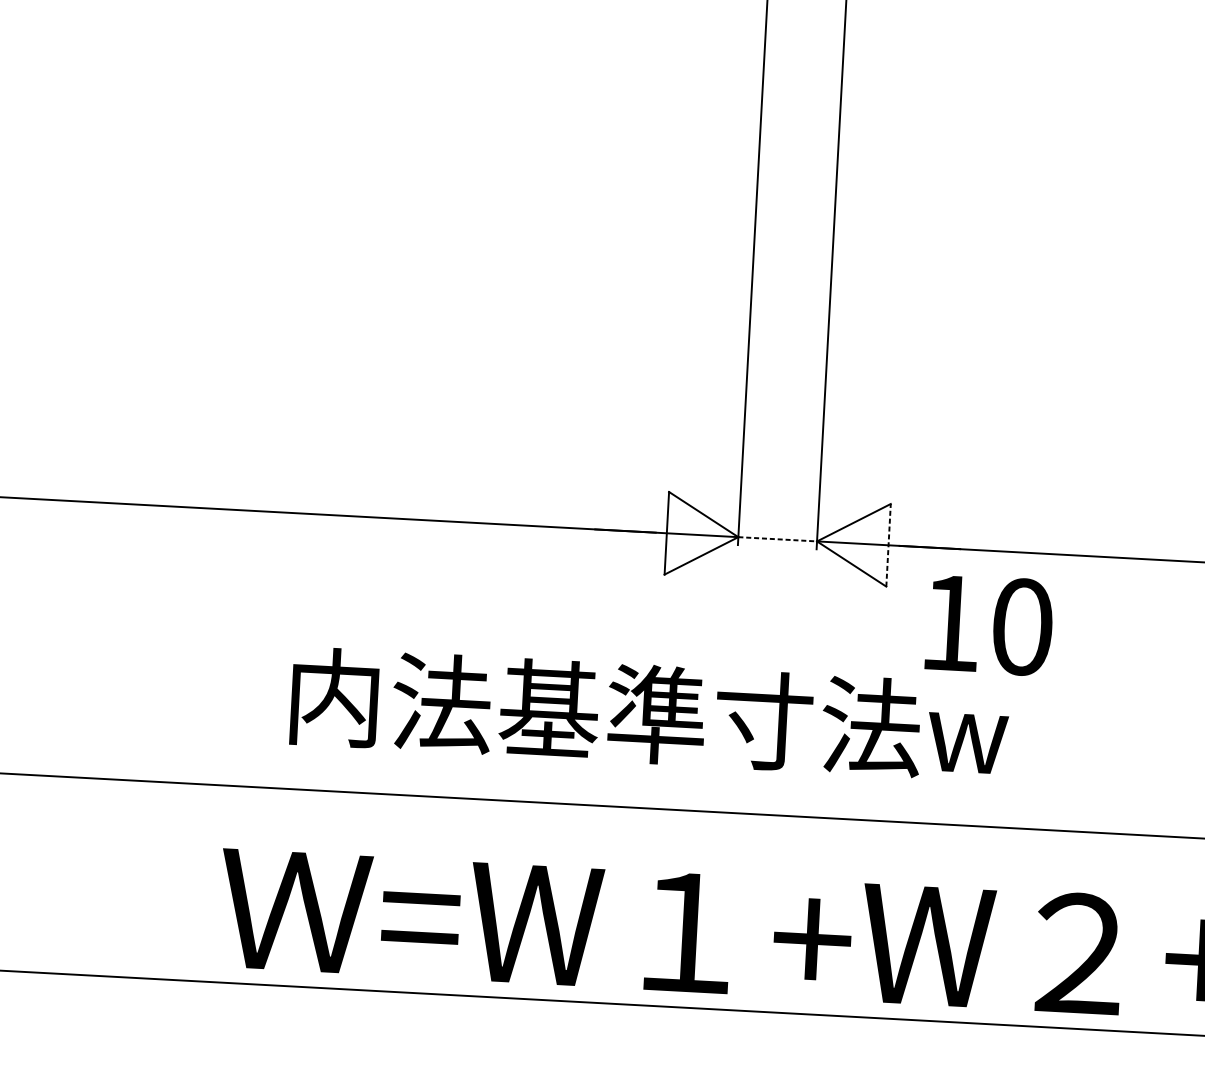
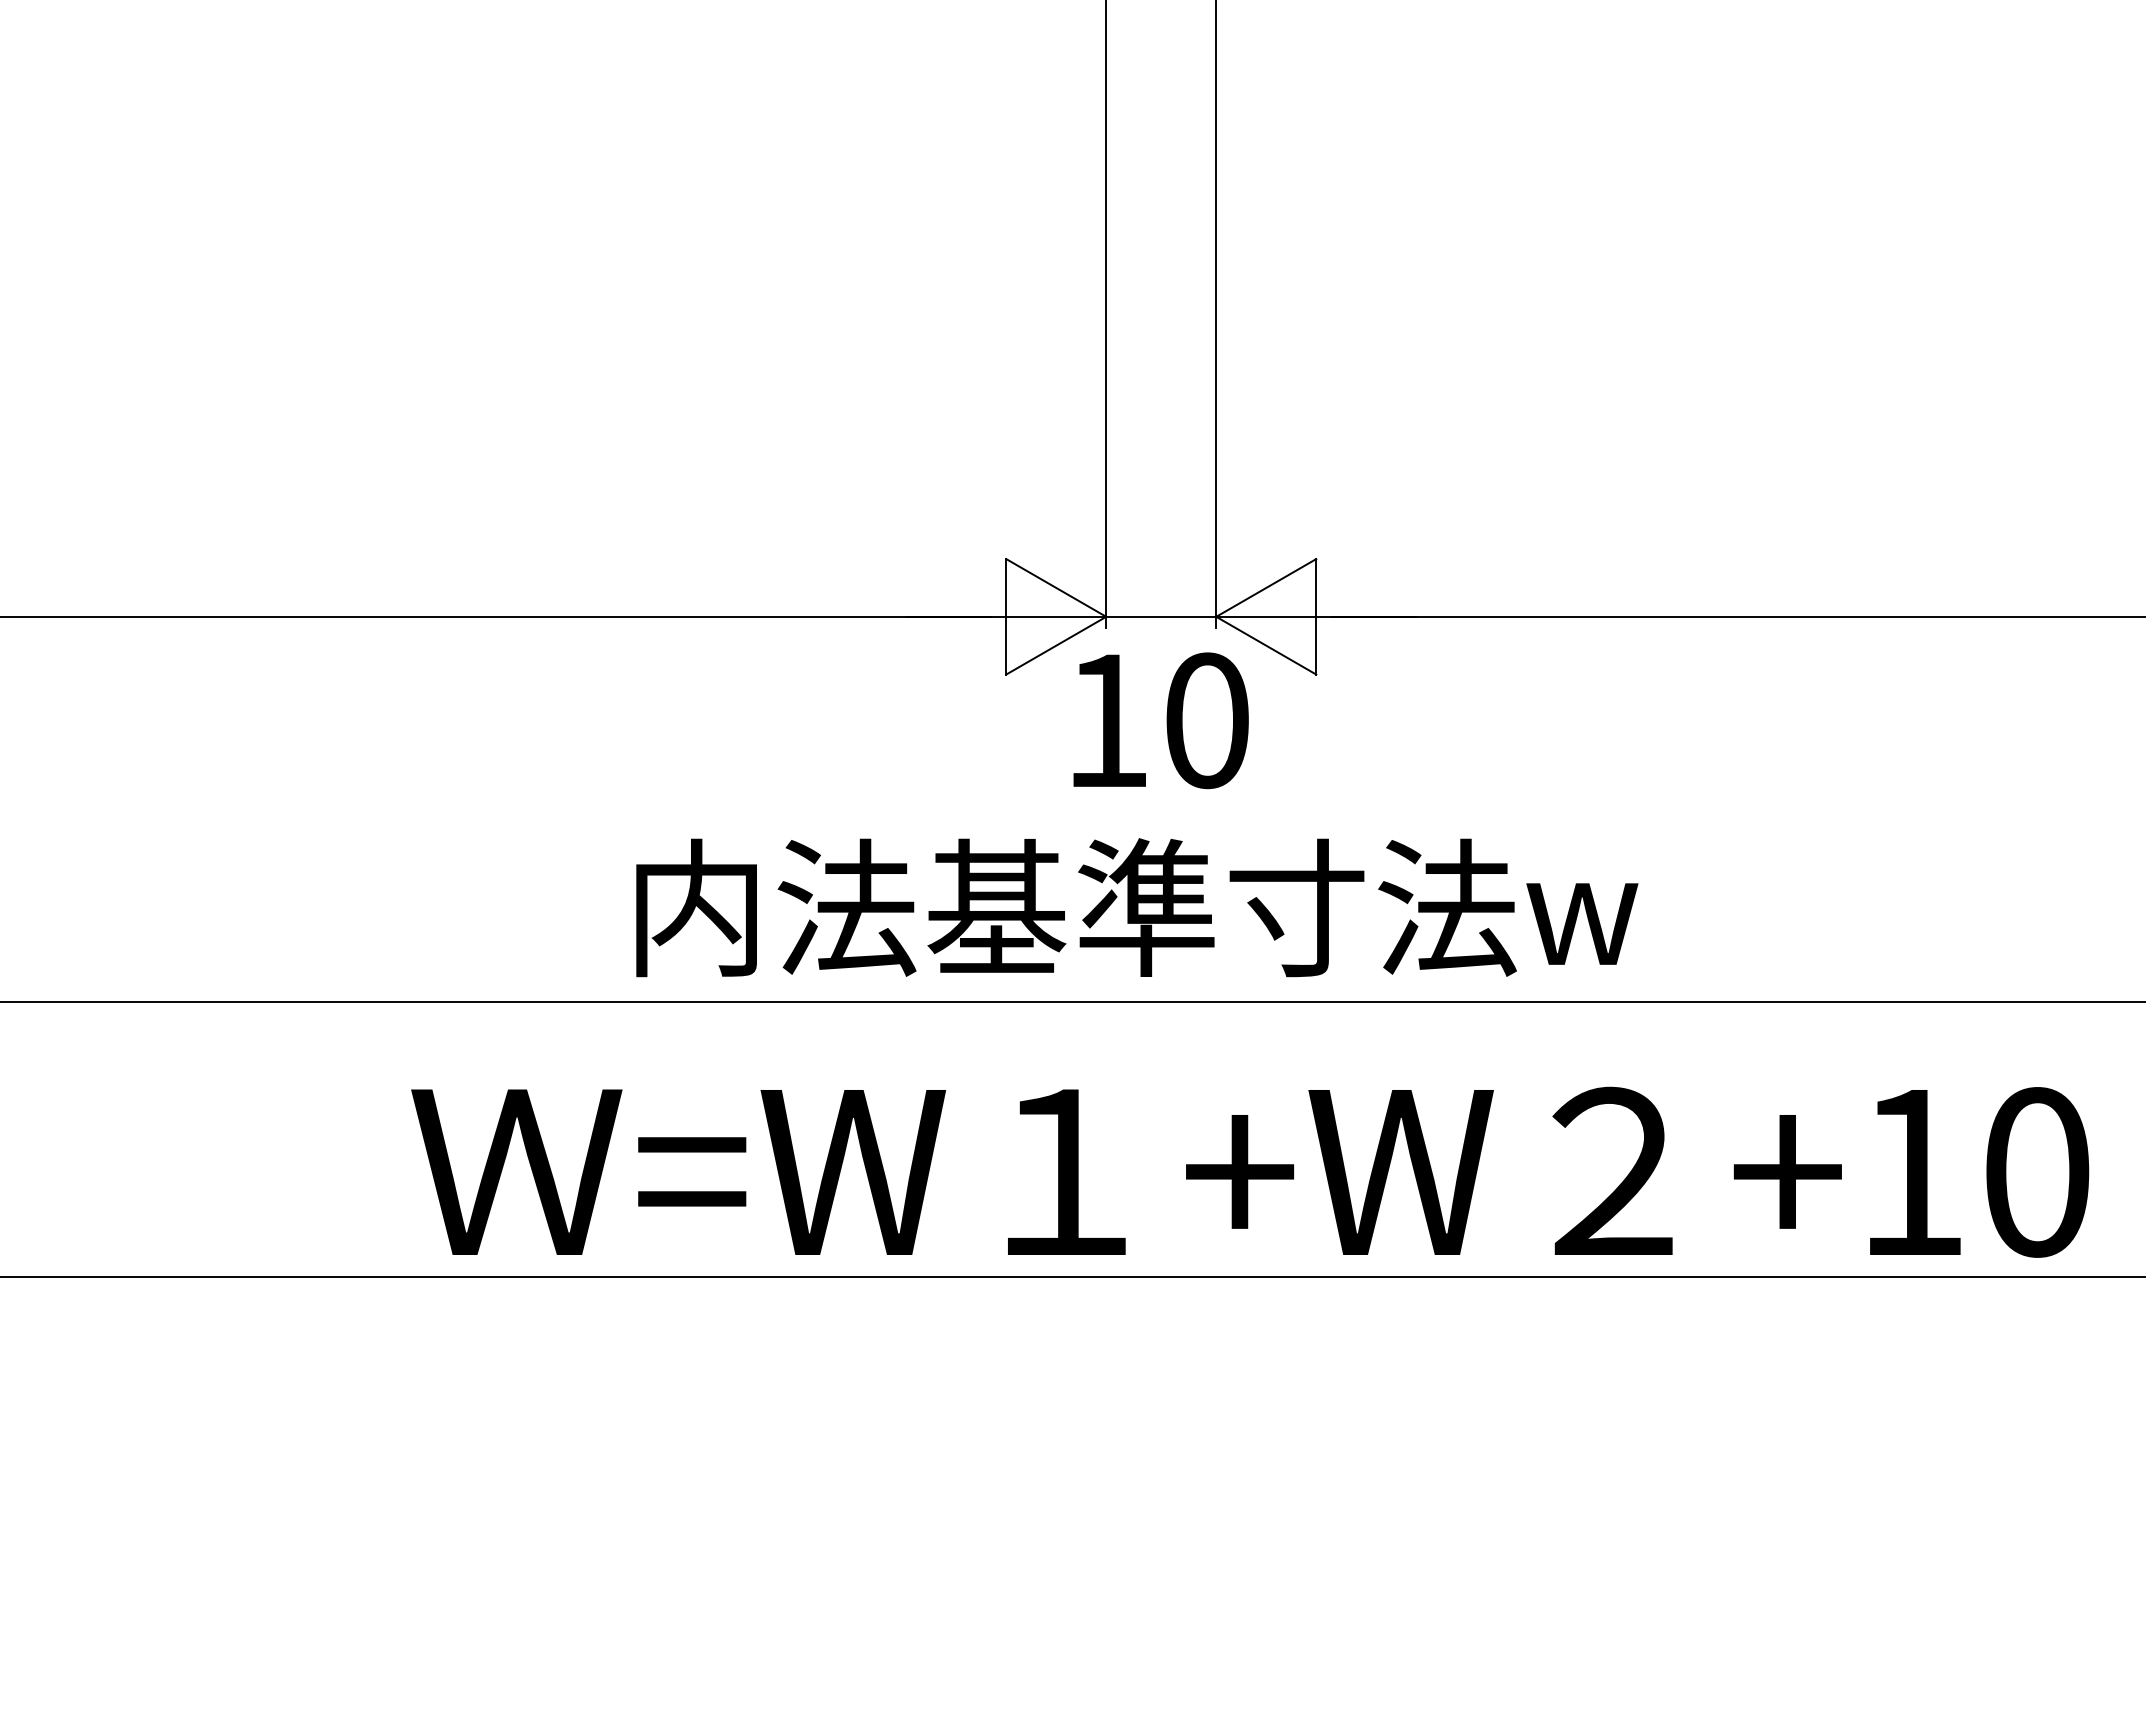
line: (777, 539) -> (1161, 616), dashed -> solid
line: (888, 545) -> (1316, 616), dashed -> solid
text: (989, 625) -> (1160, 720), moved
text: (650, 714) -> (1137, 907), moved

